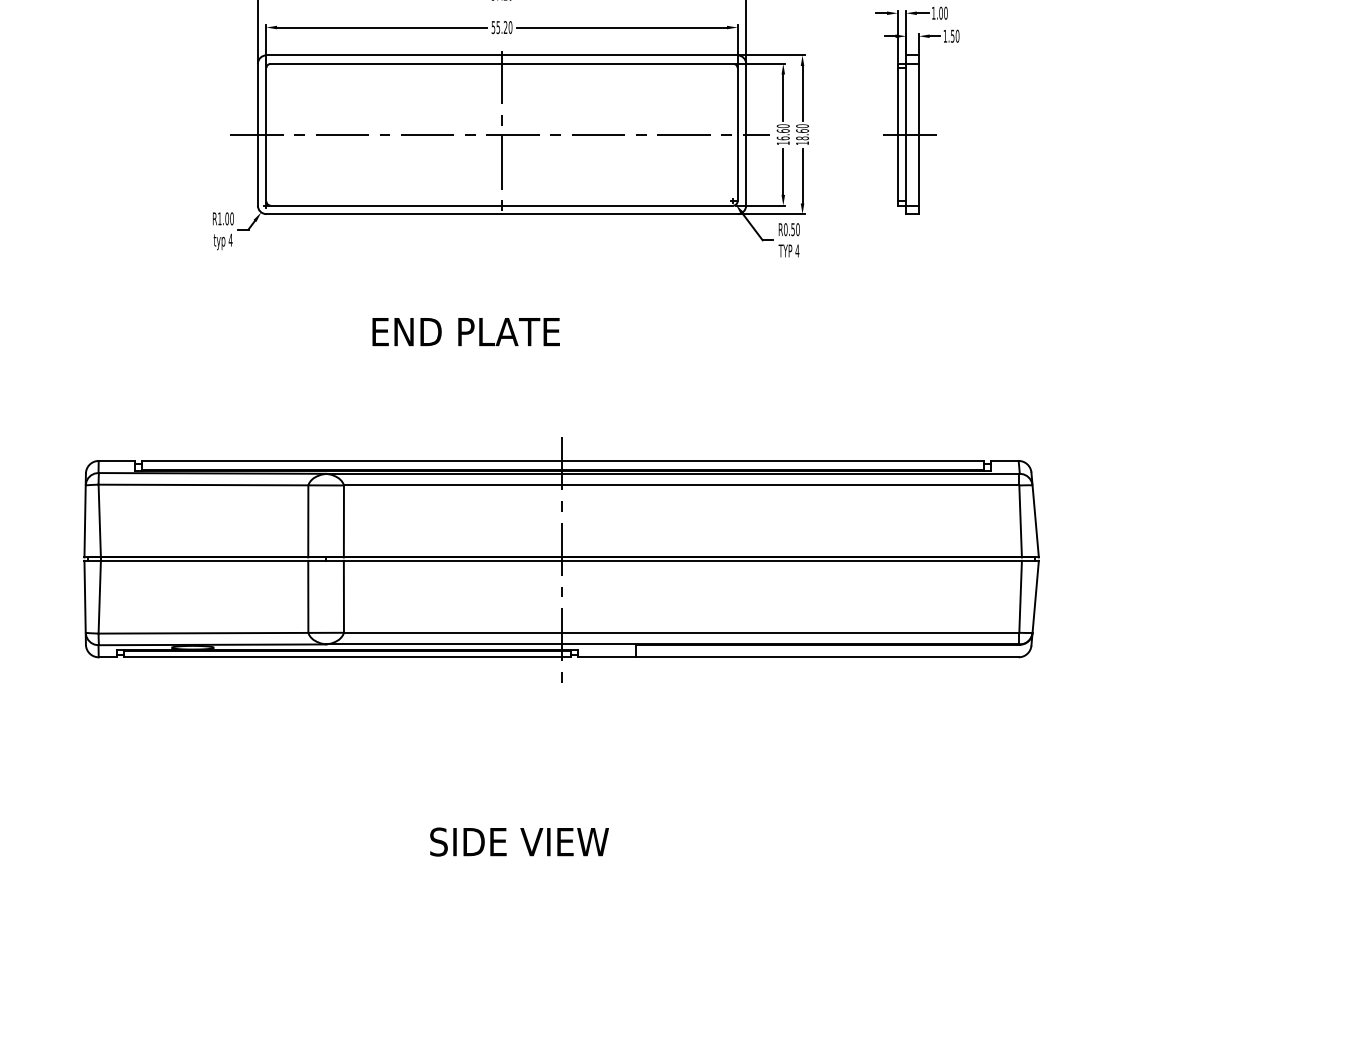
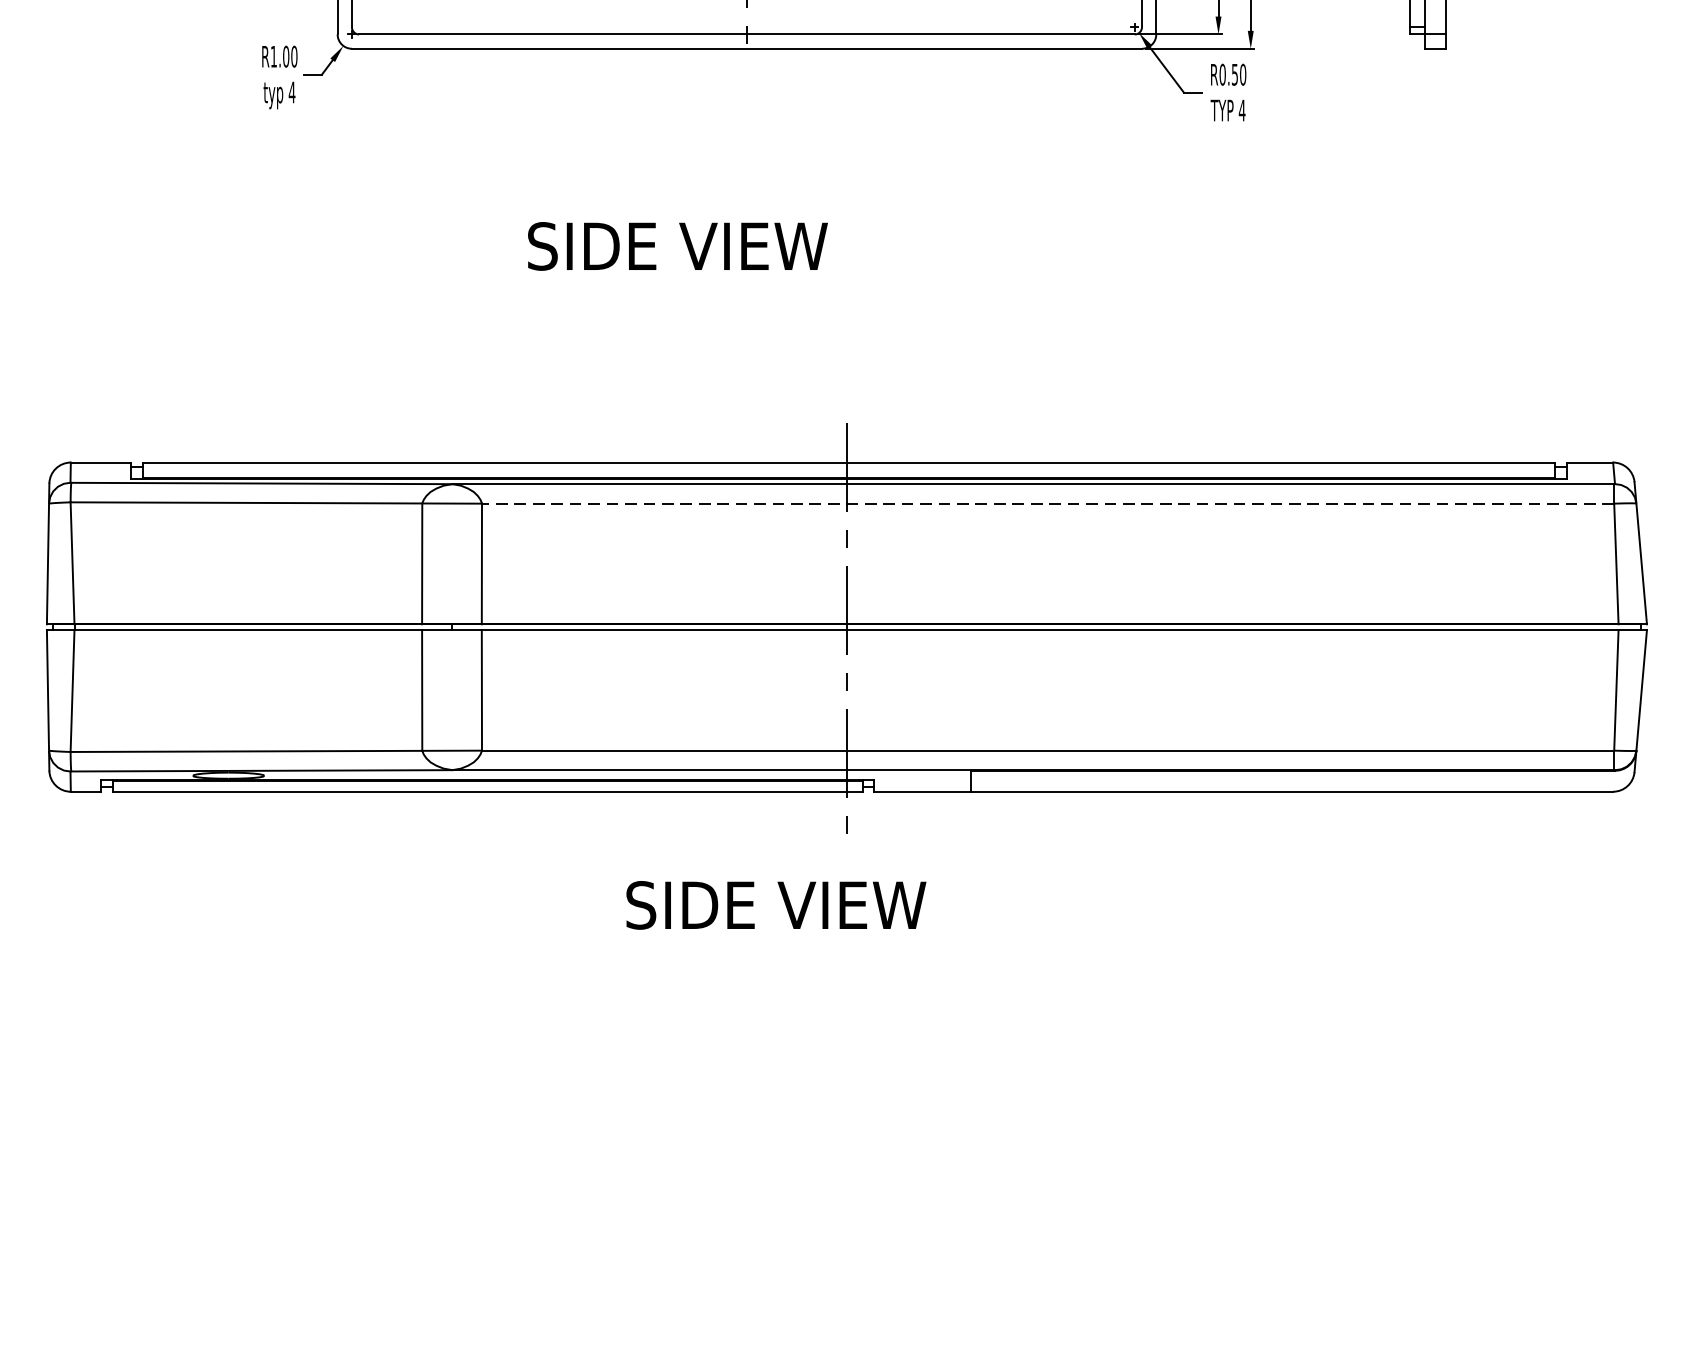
text: (465, 331) -> (685, 245), END PLATE -> SIDE VIEW
line: (681, 485) -> (1047, 503), solid -> dashed
text: (519, 841) -> (776, 904), moved

